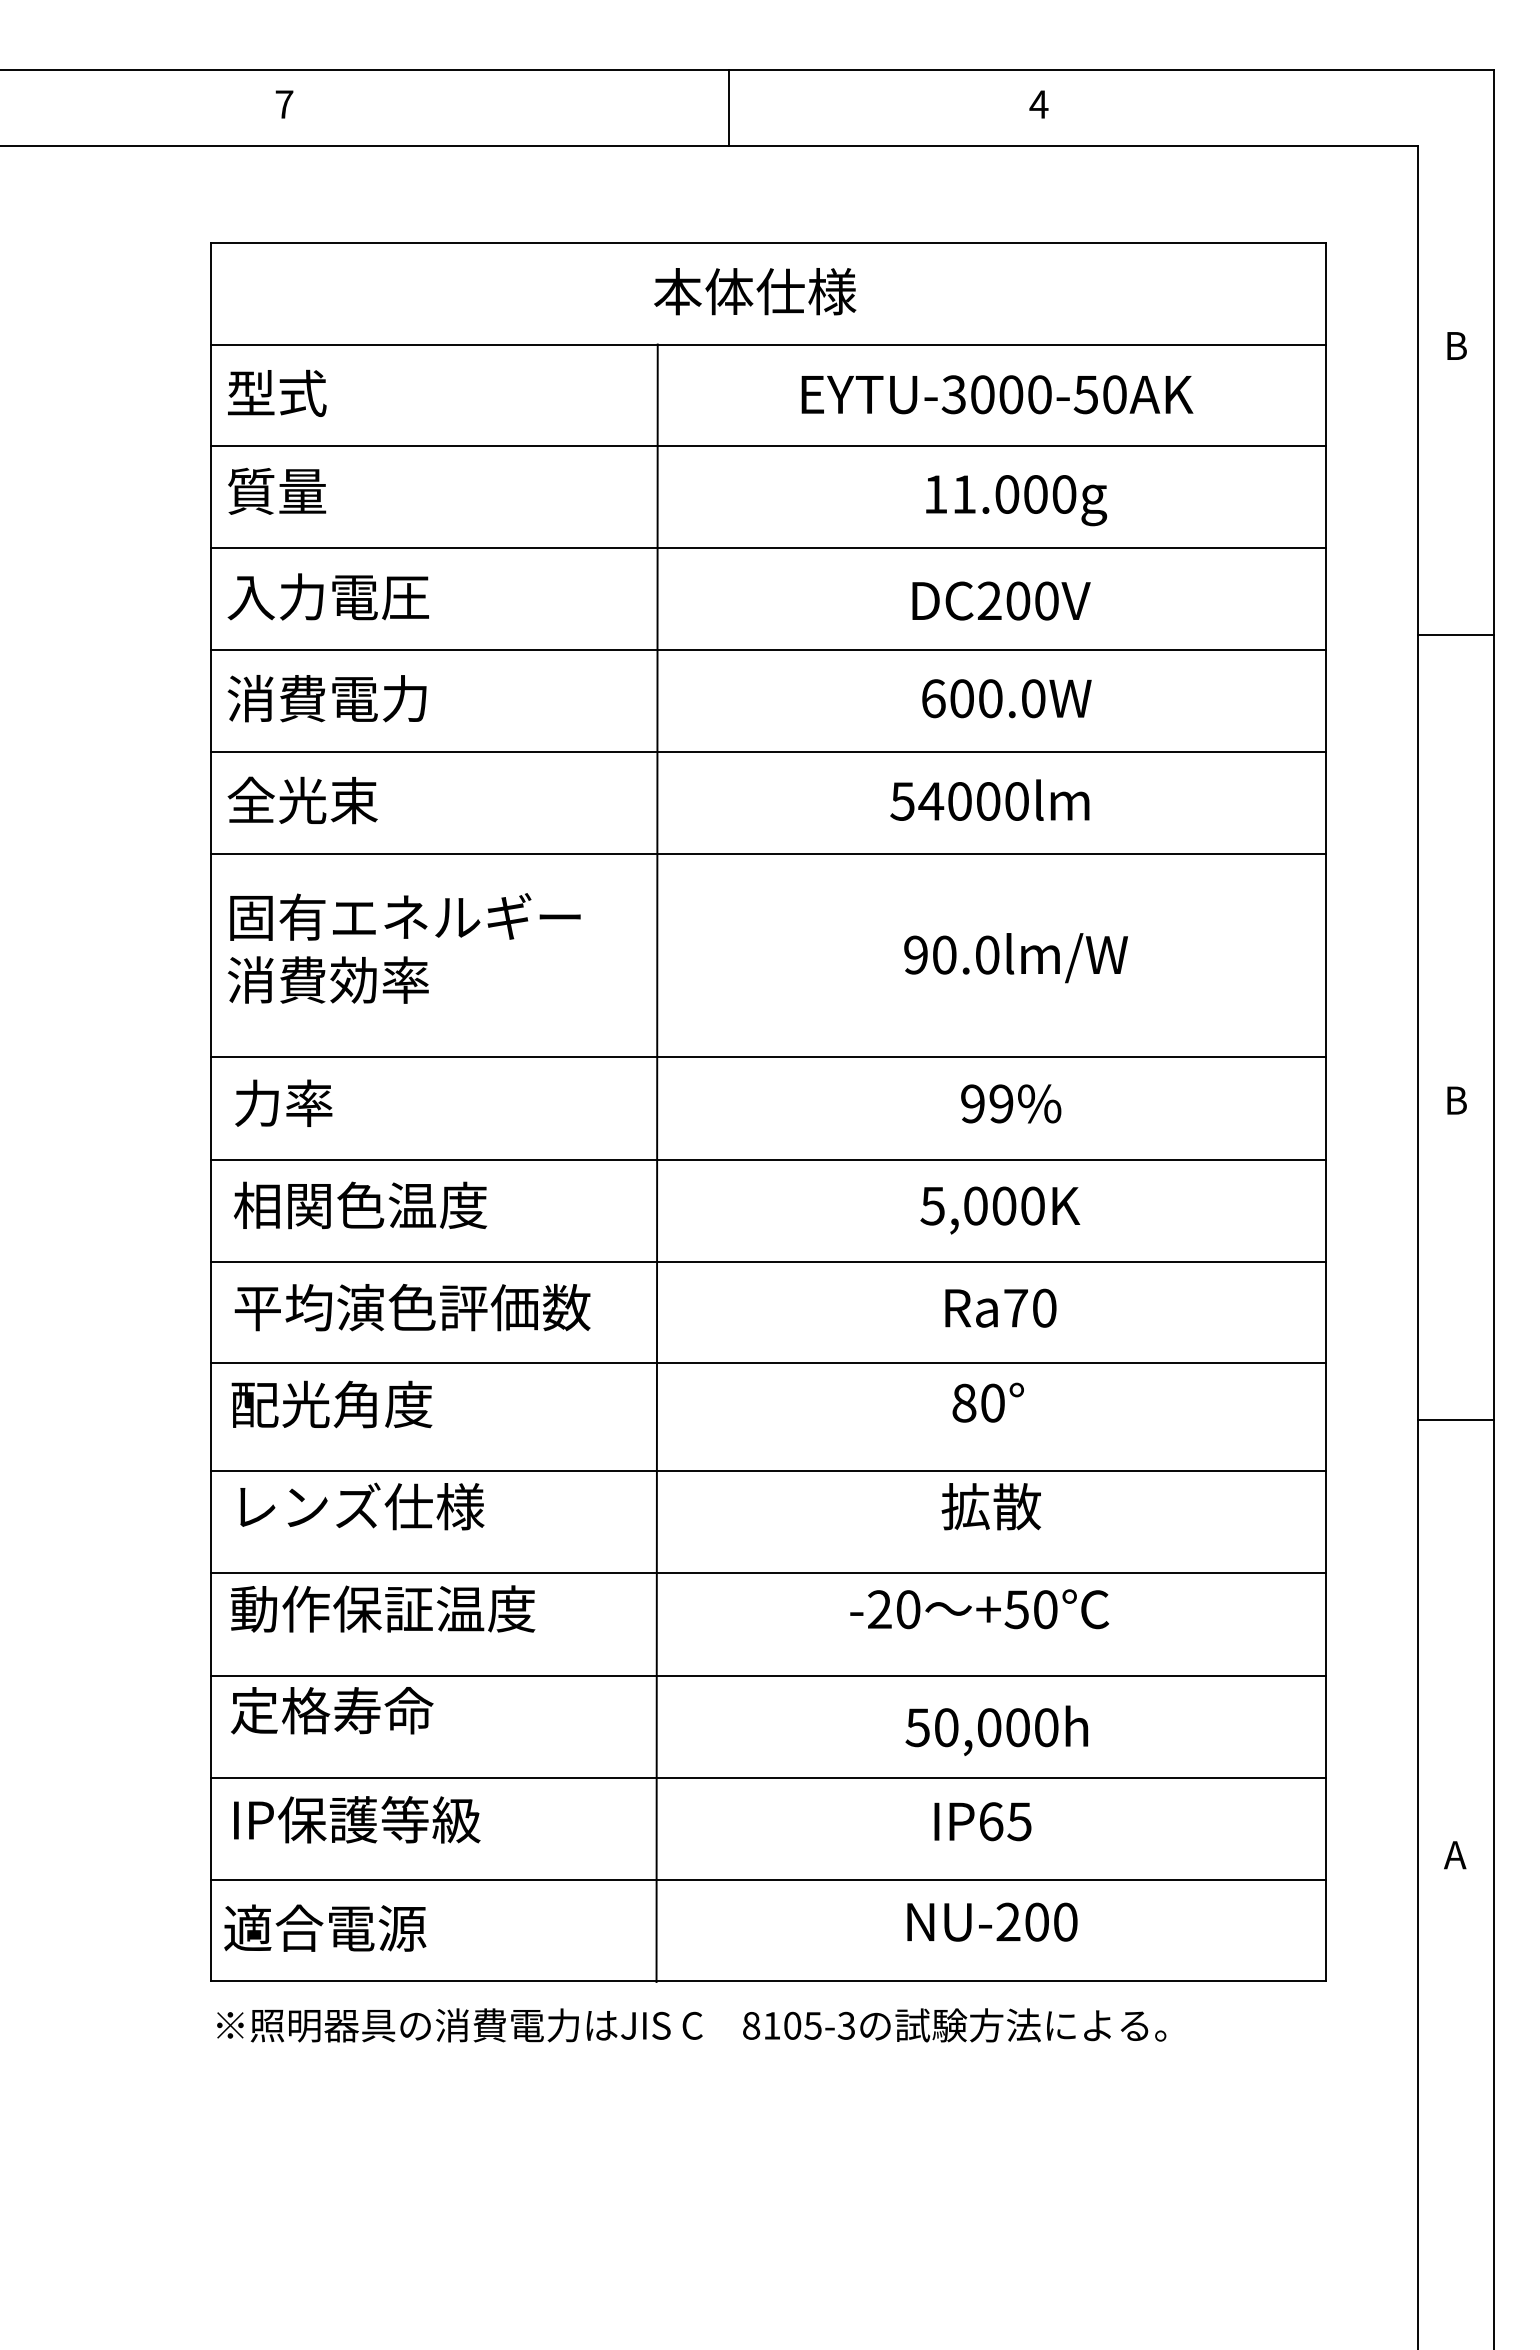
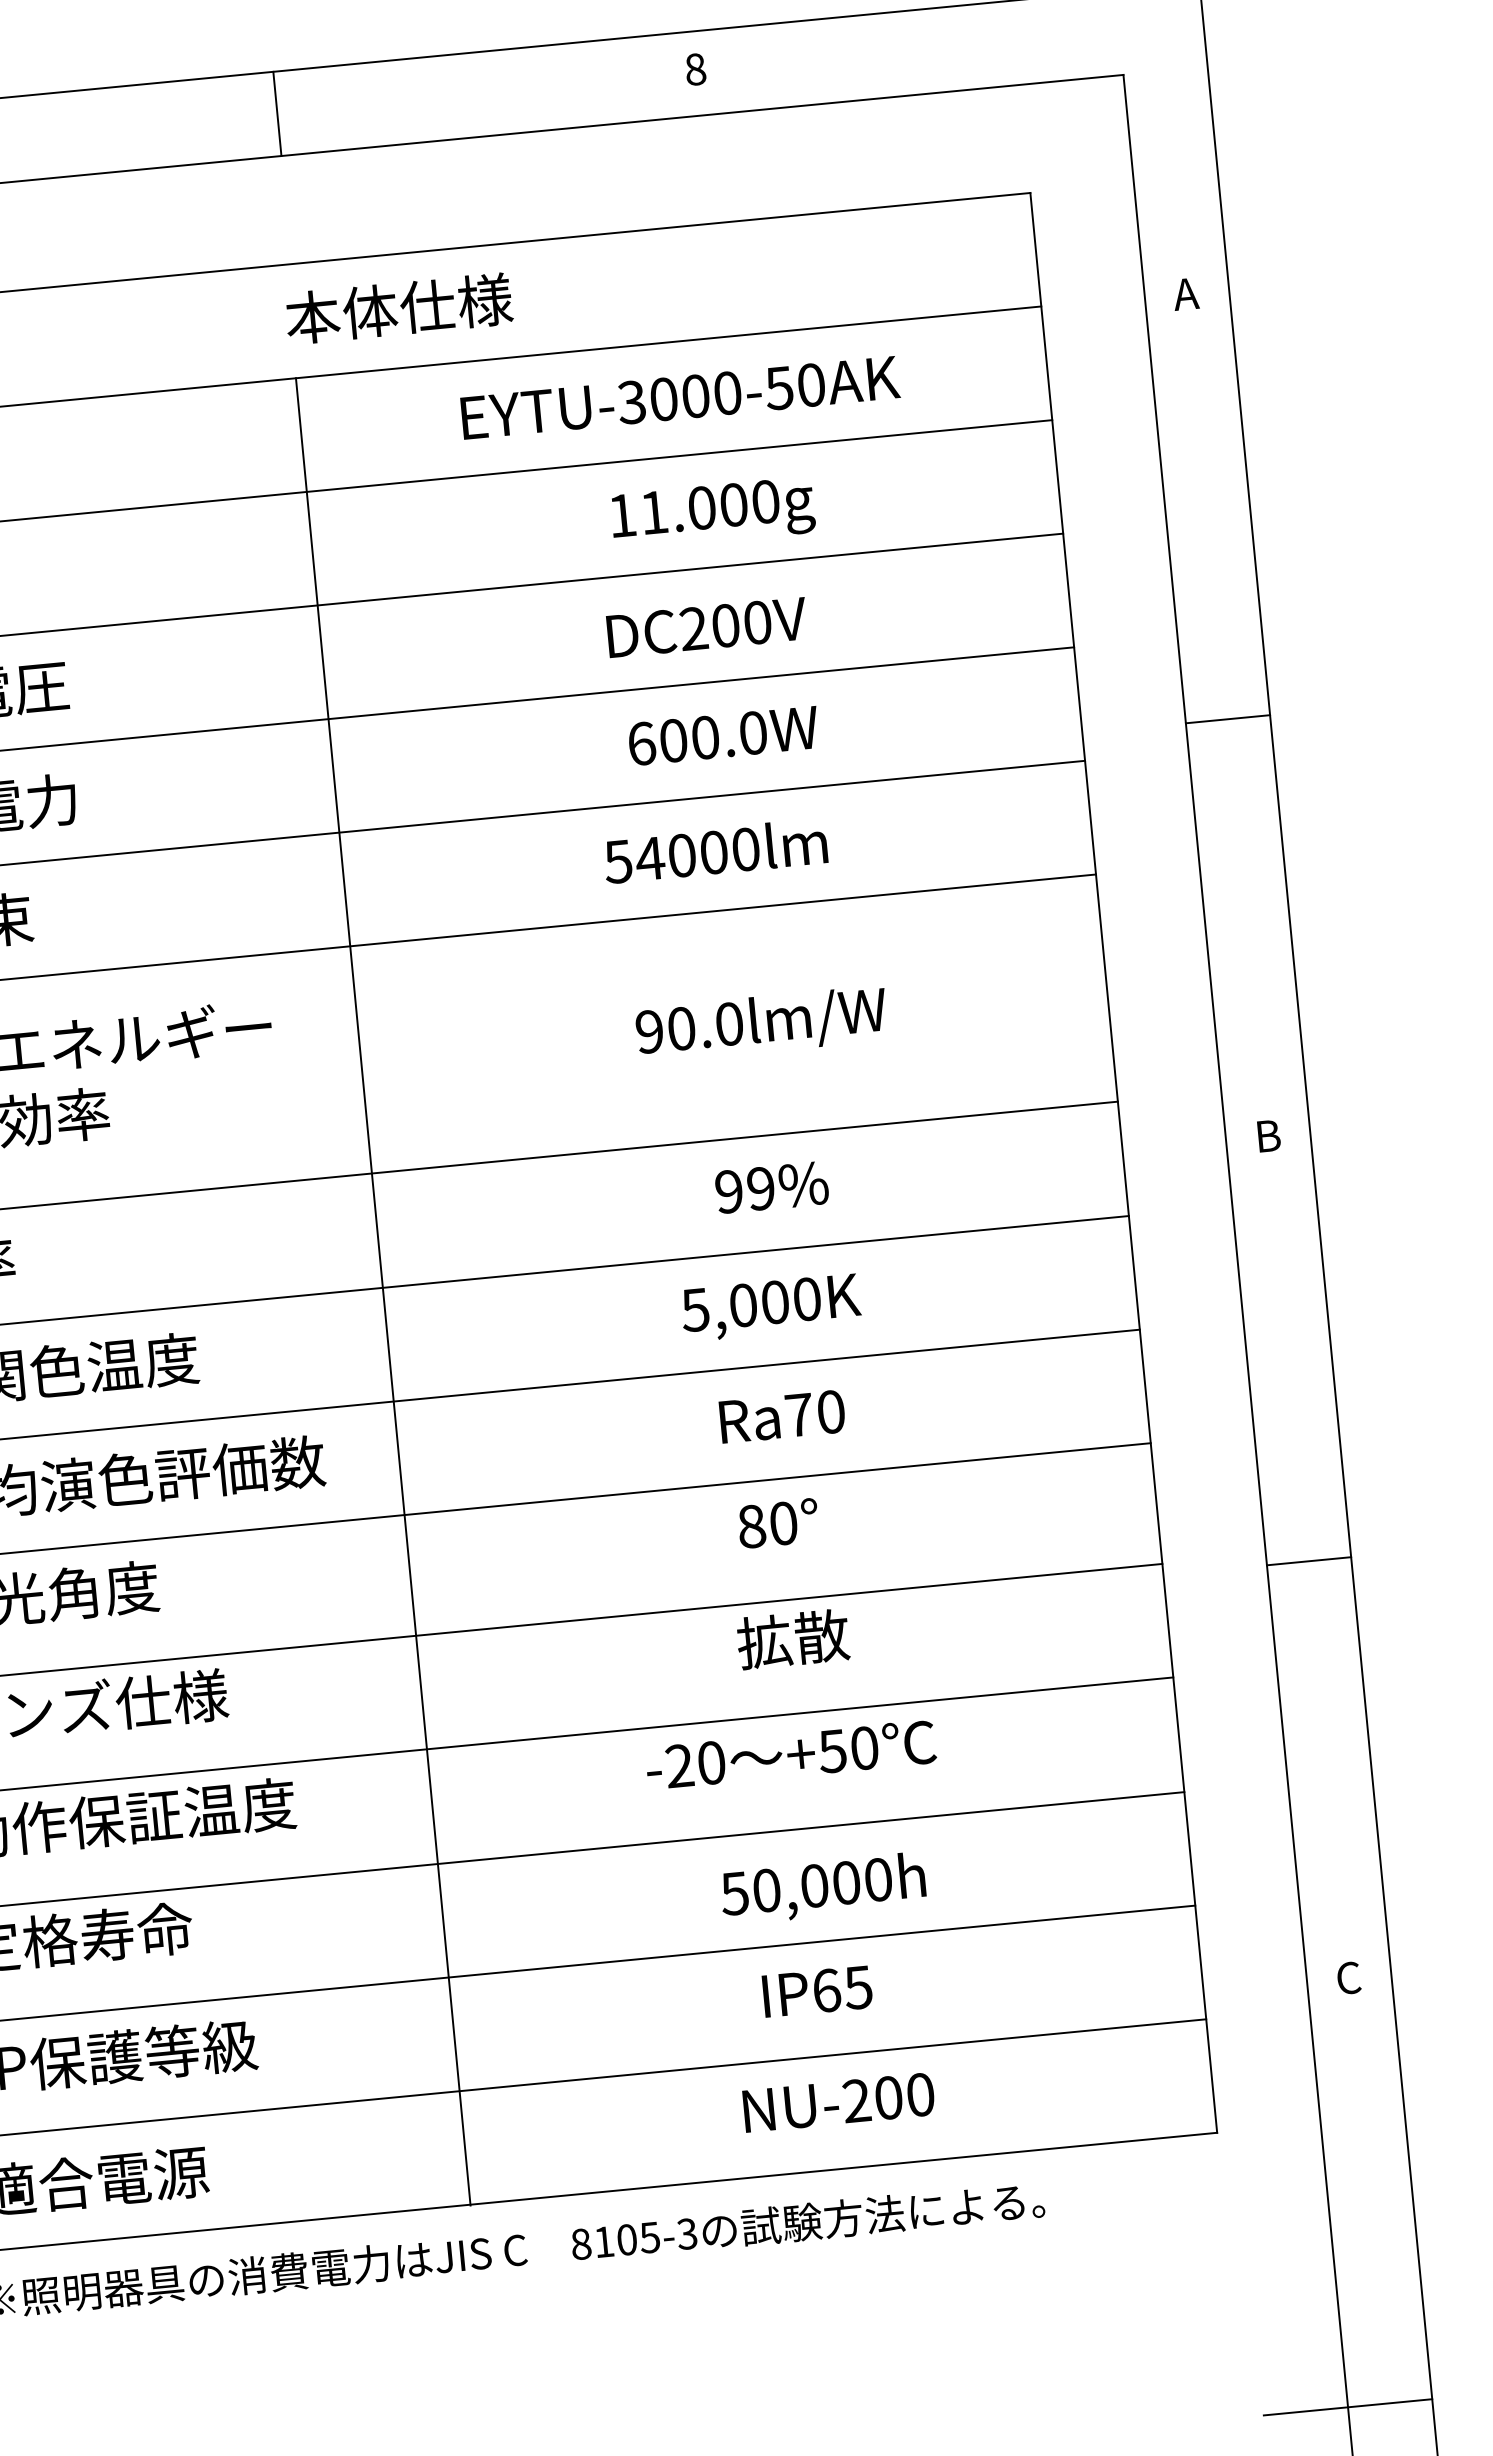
text: (1038, 104) -> (695, 69), 4 -> 8
line: (728, 107) -> (276, 113), moved
text: (1455, 345) -> (1186, 293), B -> A
line: (1455, 634) -> (1227, 718), moved
line: (1455, 1419) -> (1308, 1561), moved
text: (1455, 1854) -> (1348, 1977), A -> C
line: (1417, 2236) -> (1347, 2407), added

